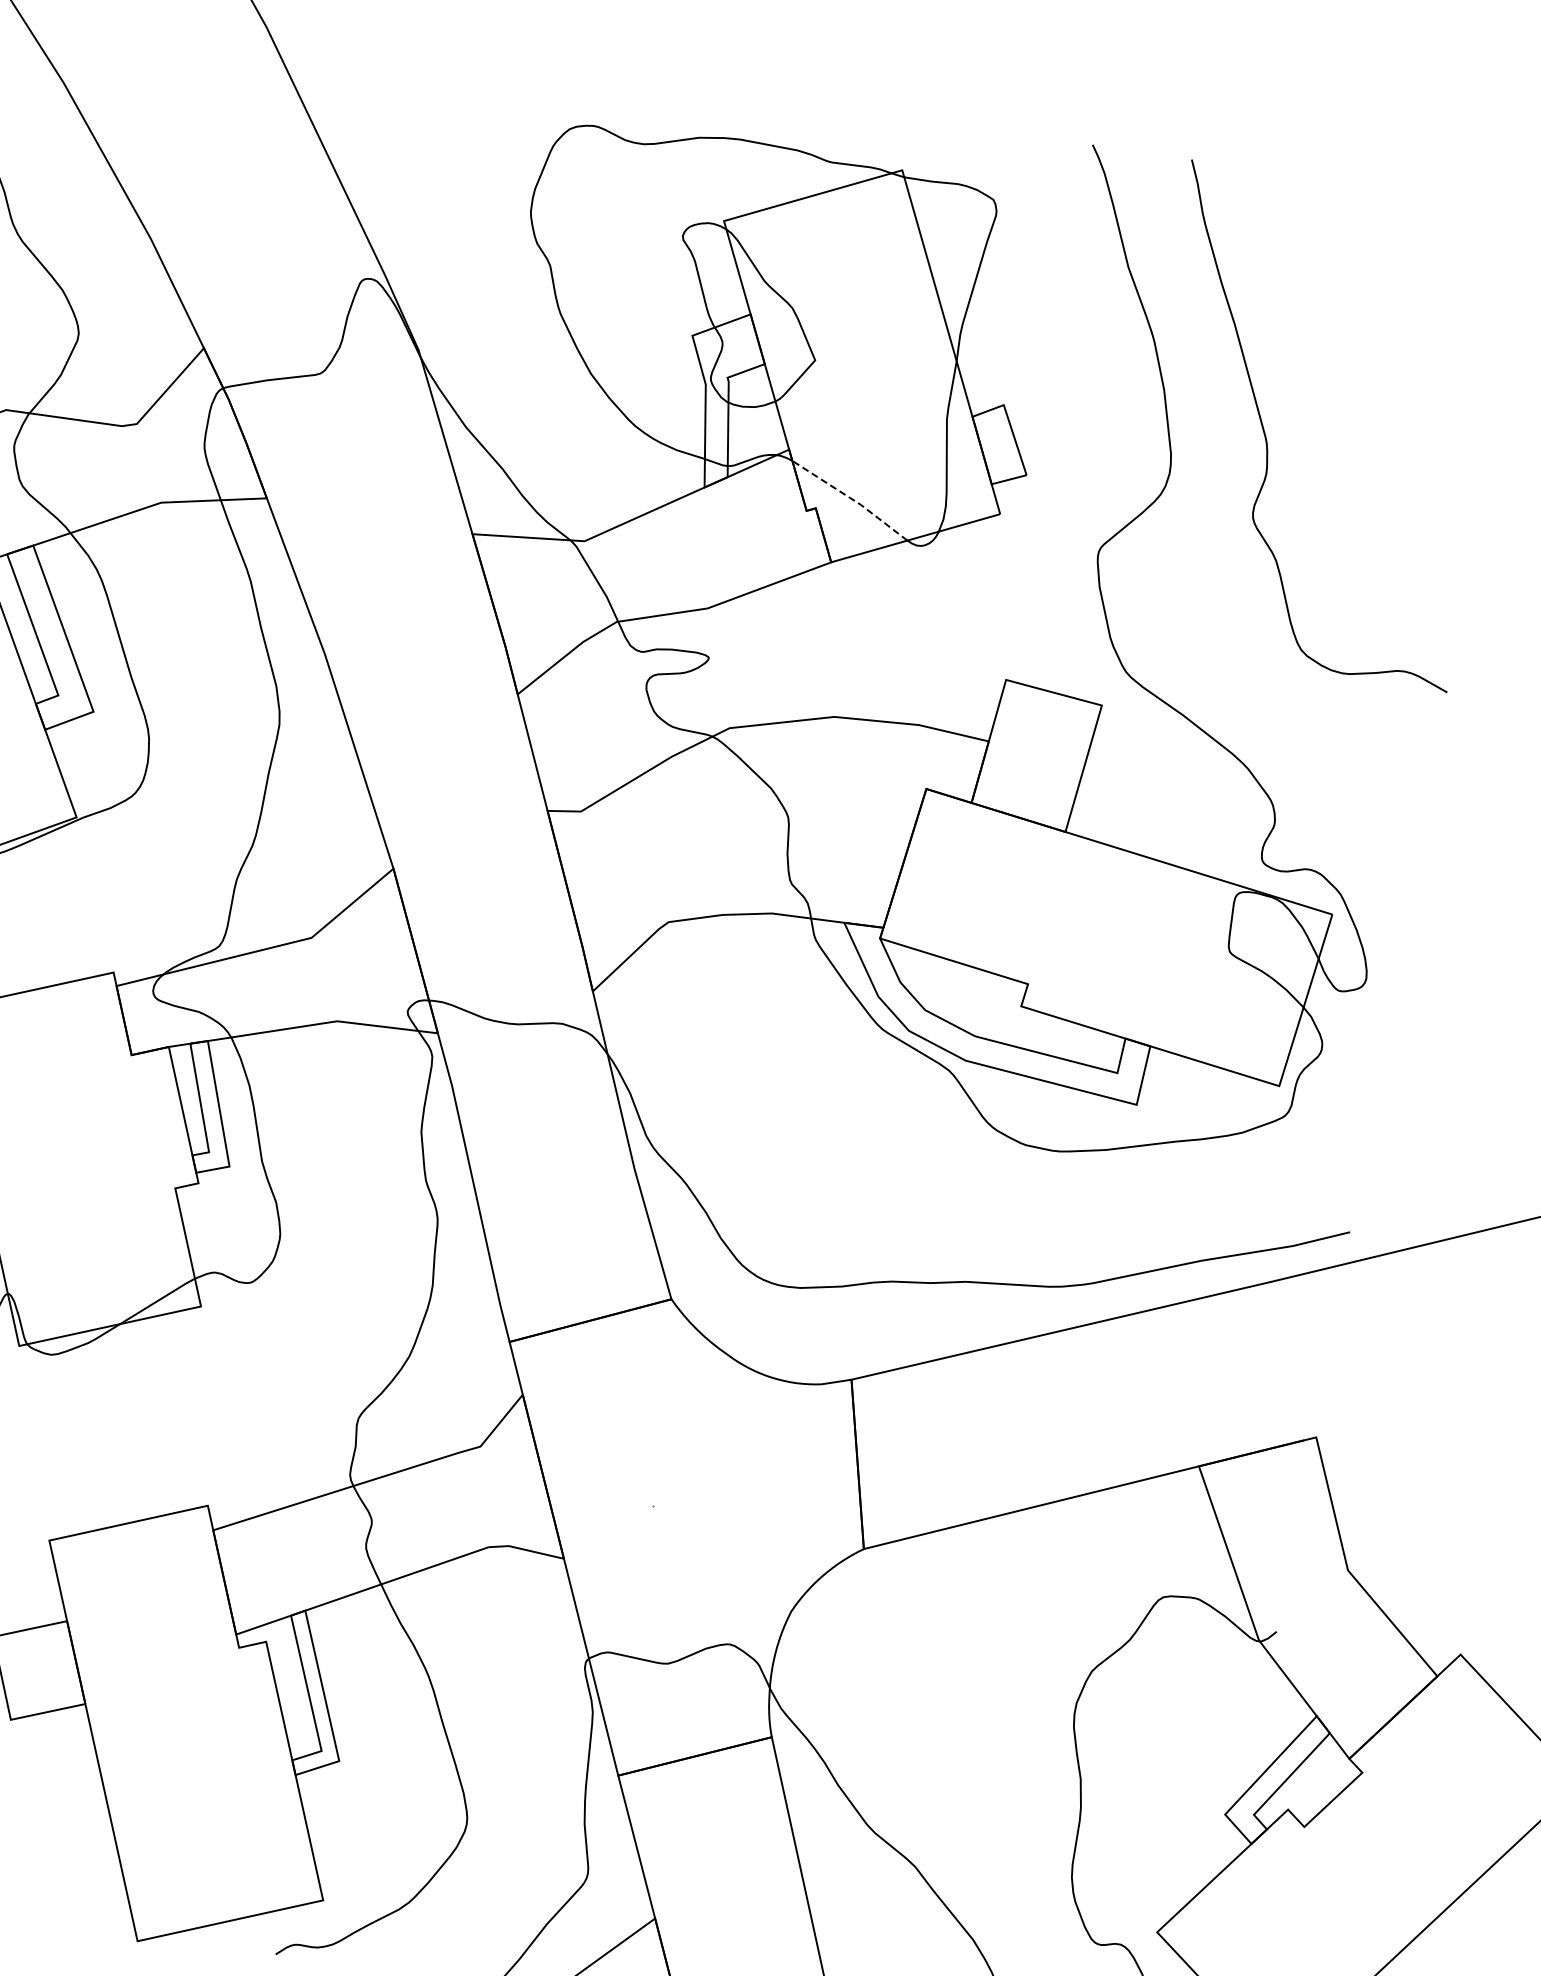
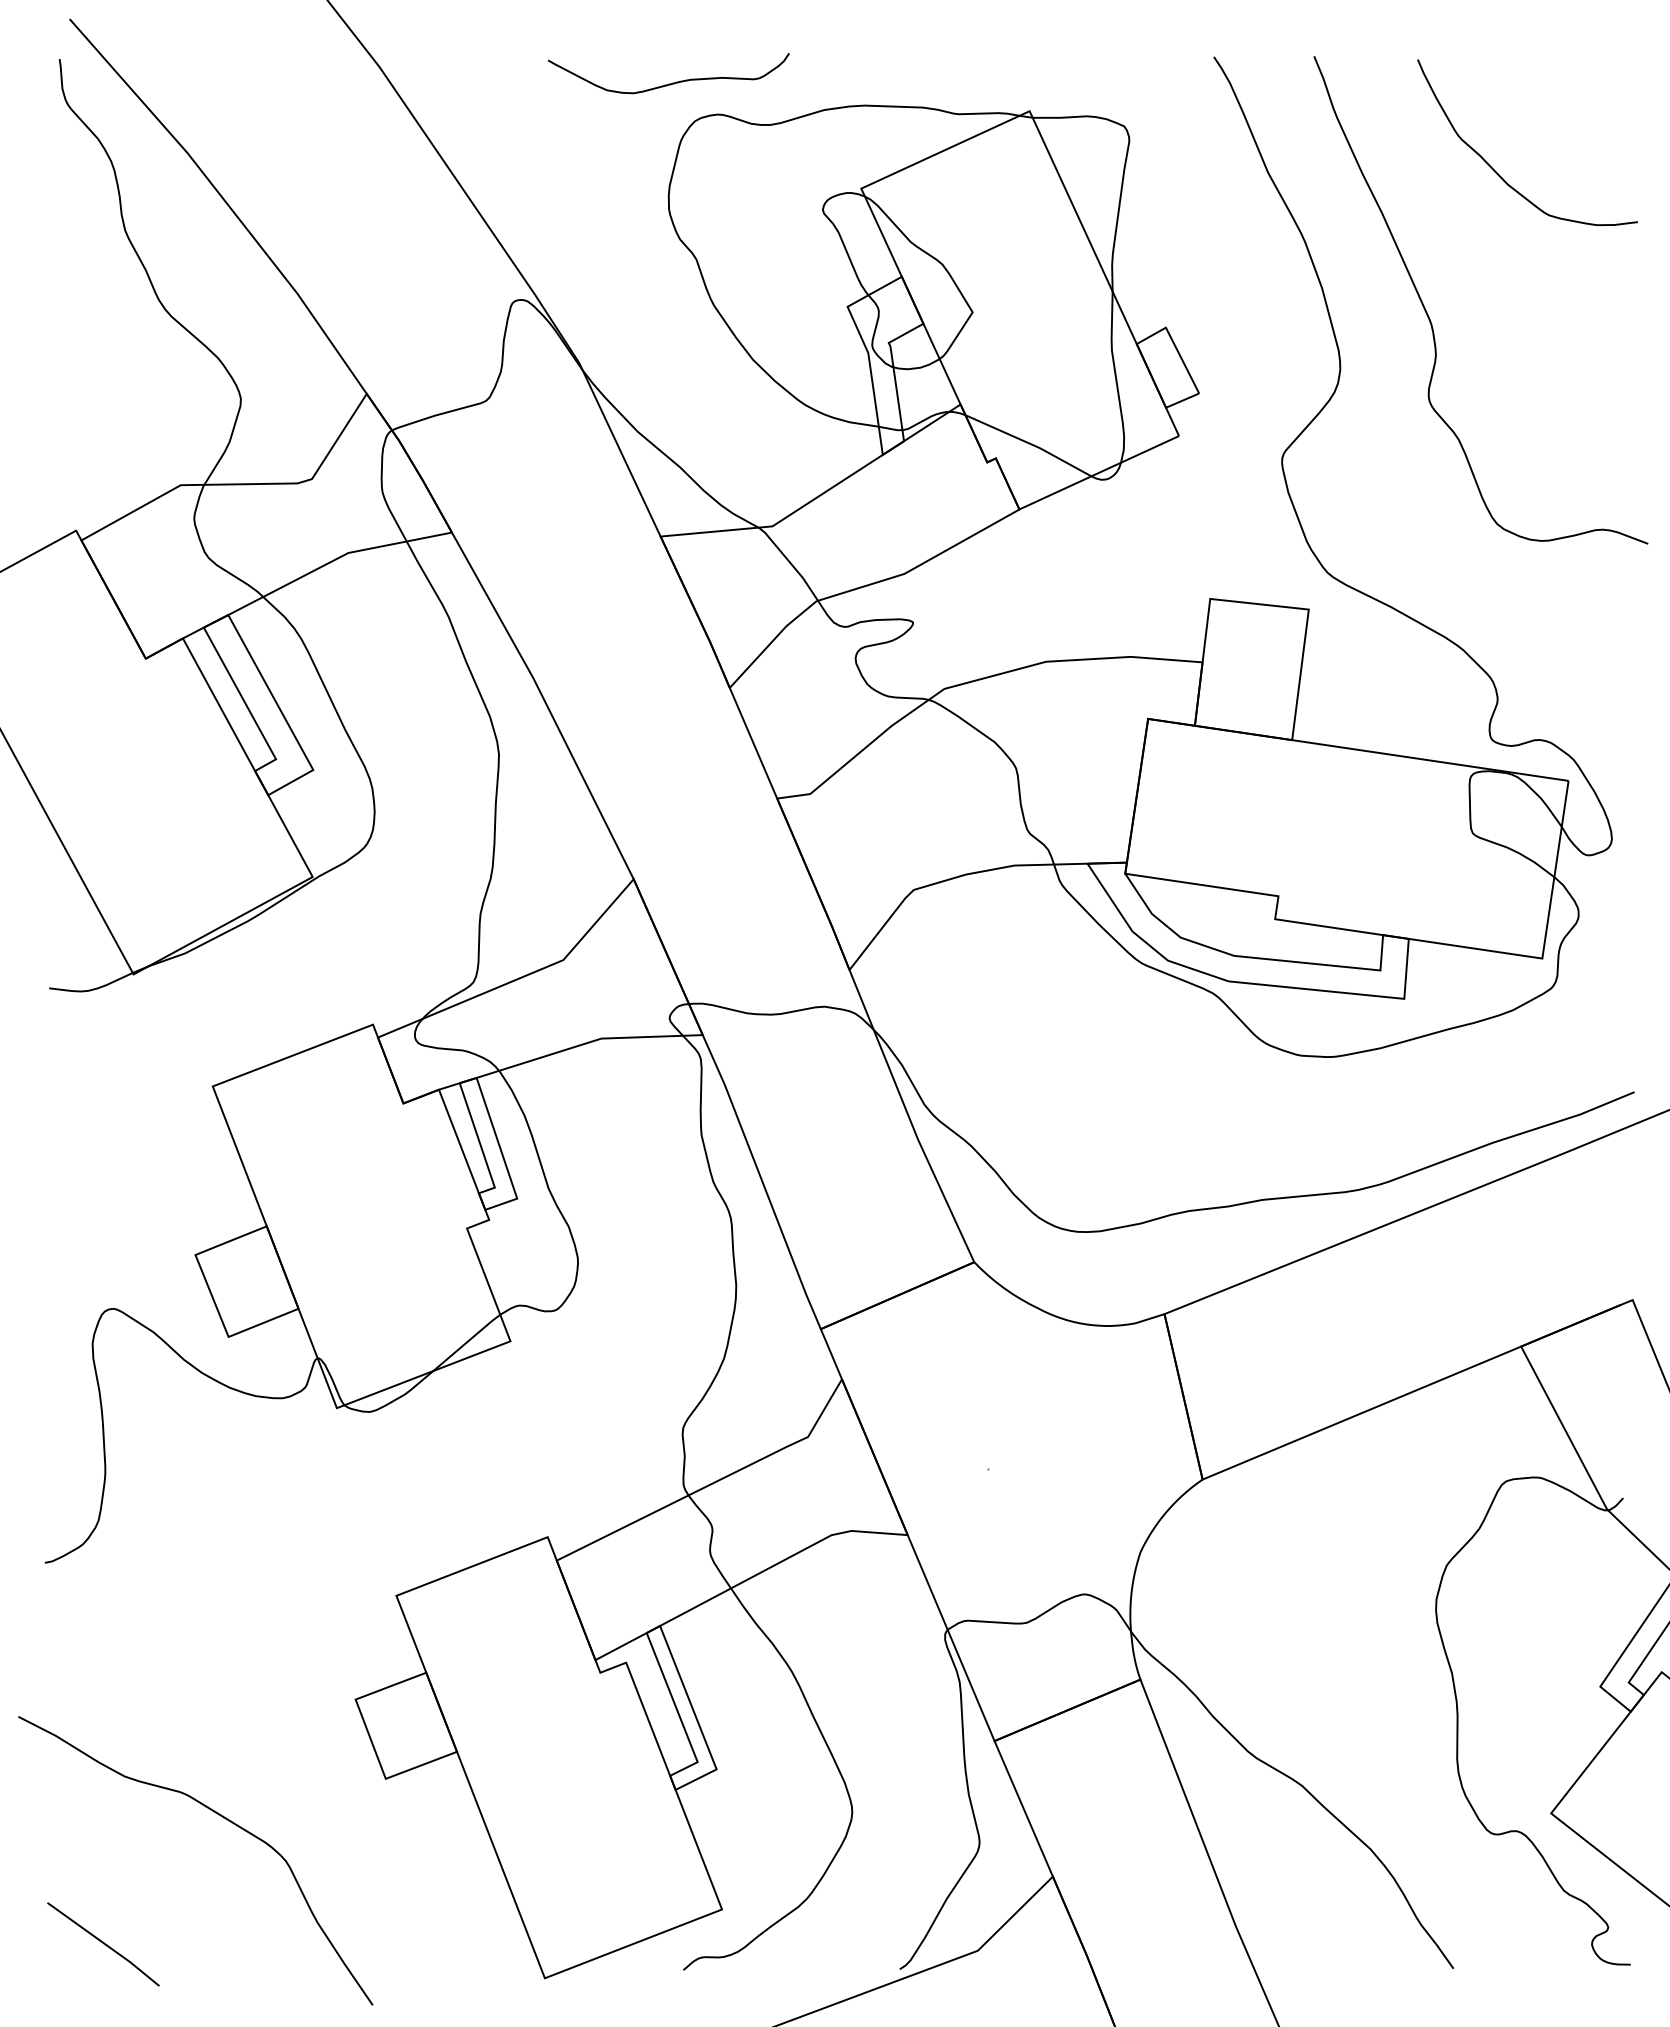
curve: (553, 87) -> (672, 82), added
curve: (1355, 302) -> (1497, 172), added
line: (851, 498) -> (1029, 443), dashed -> solid

